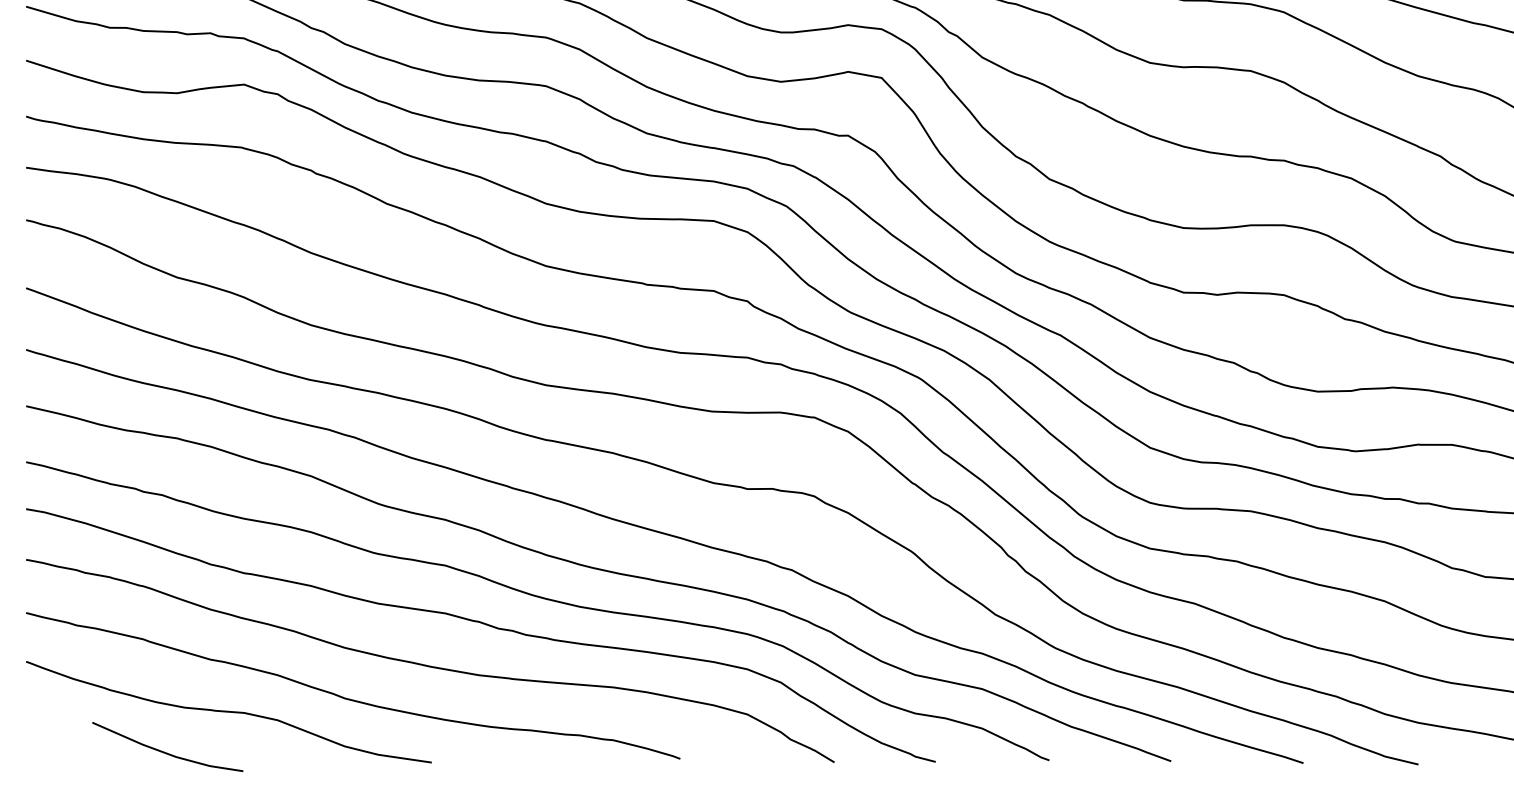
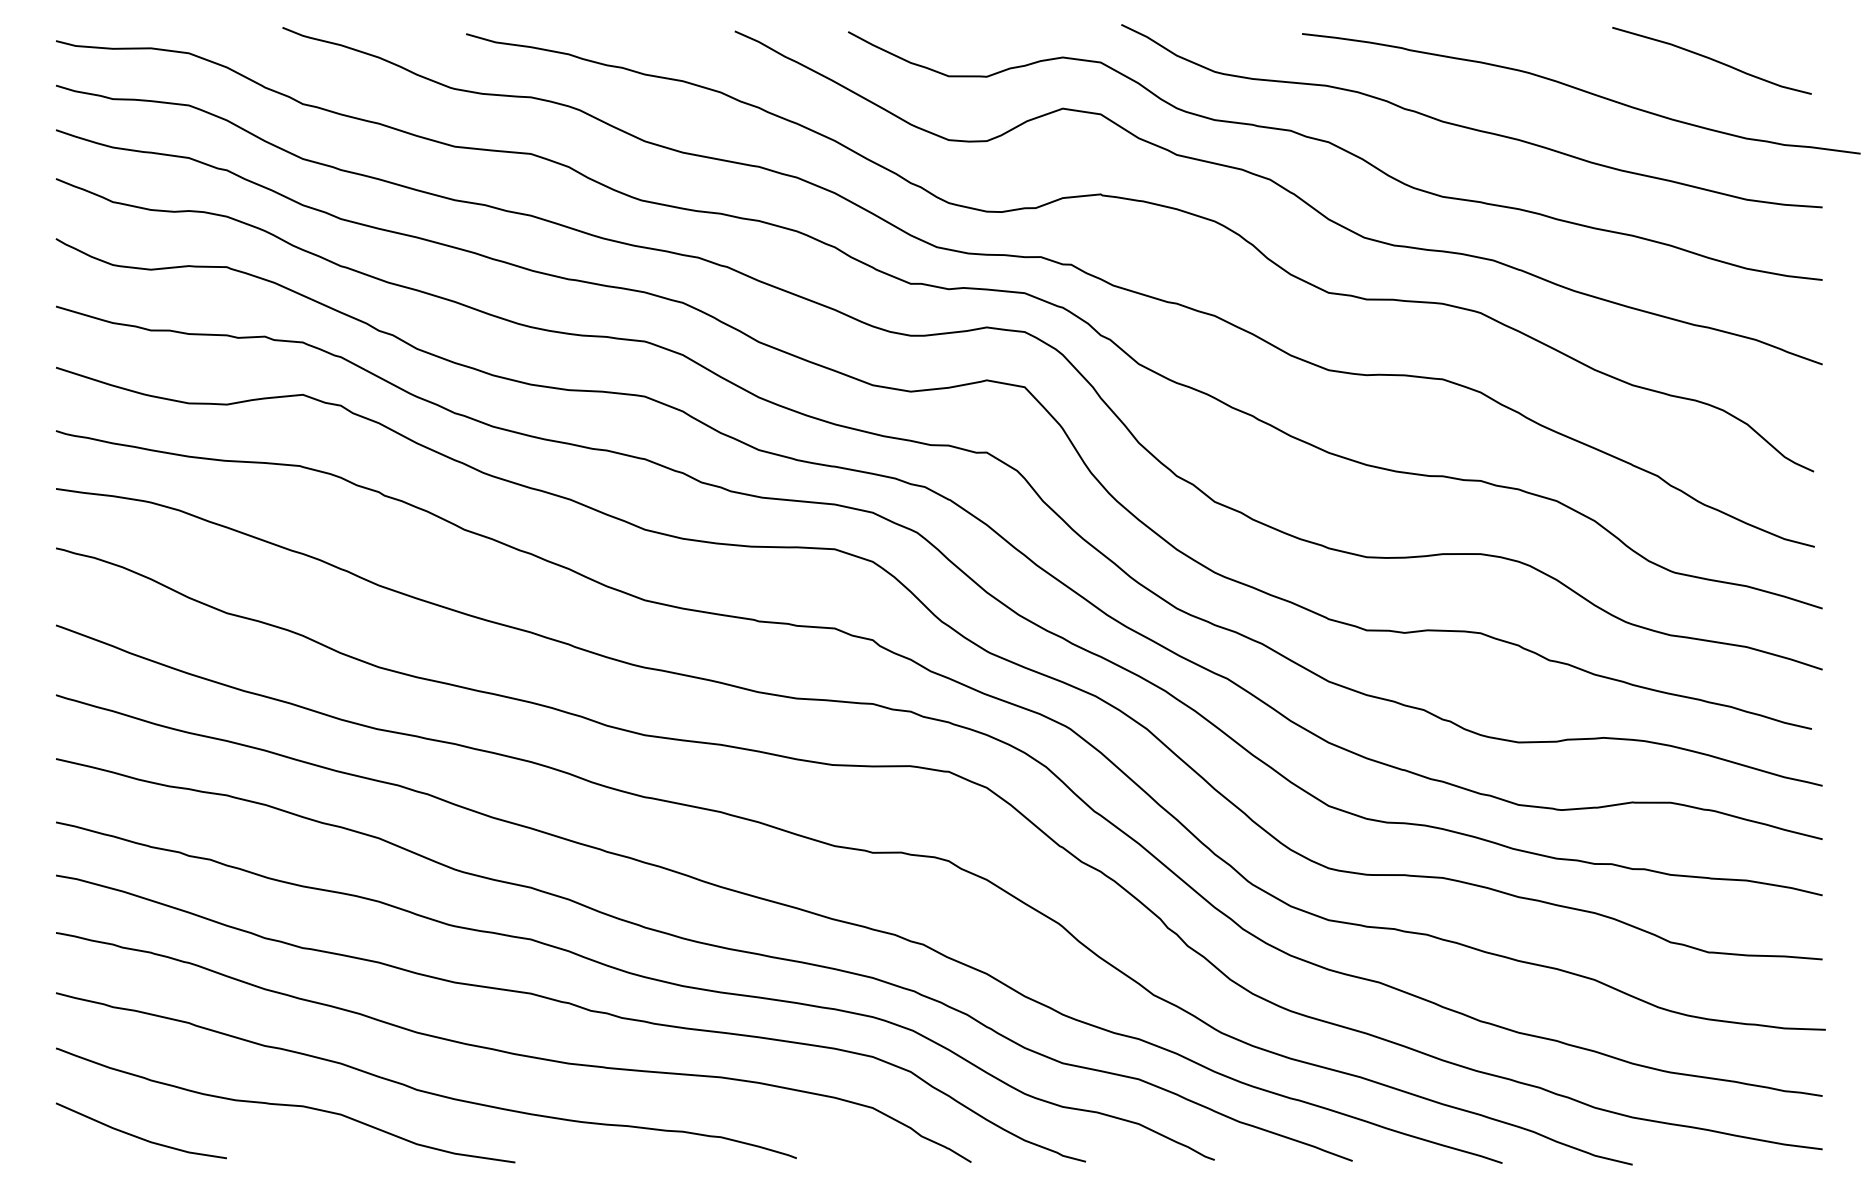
line: (165, 751) -> (138, 1136), moved

